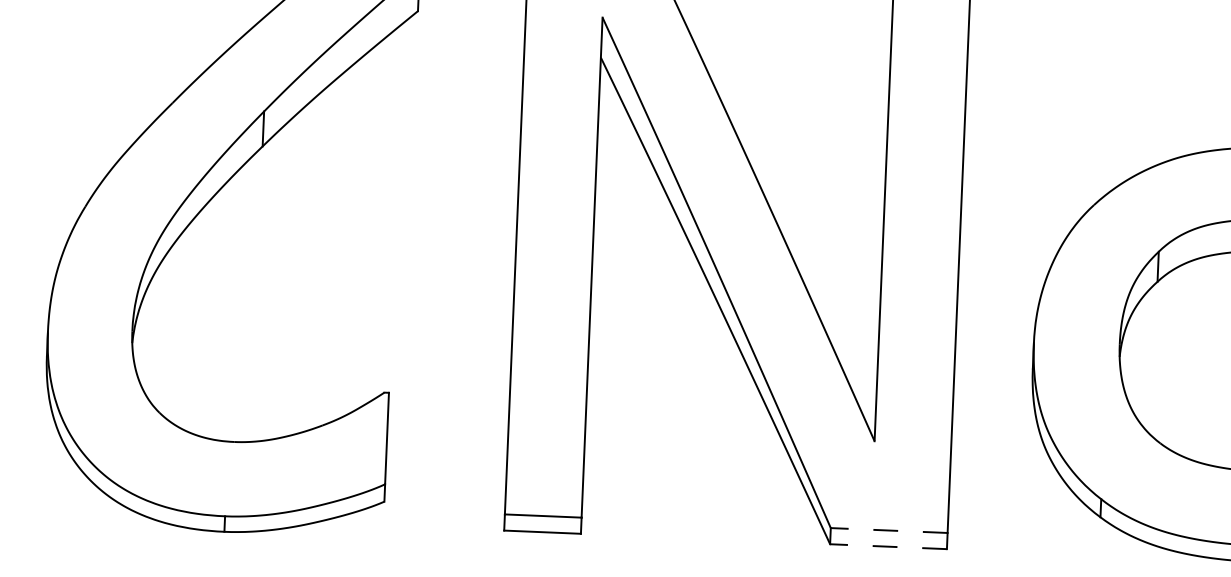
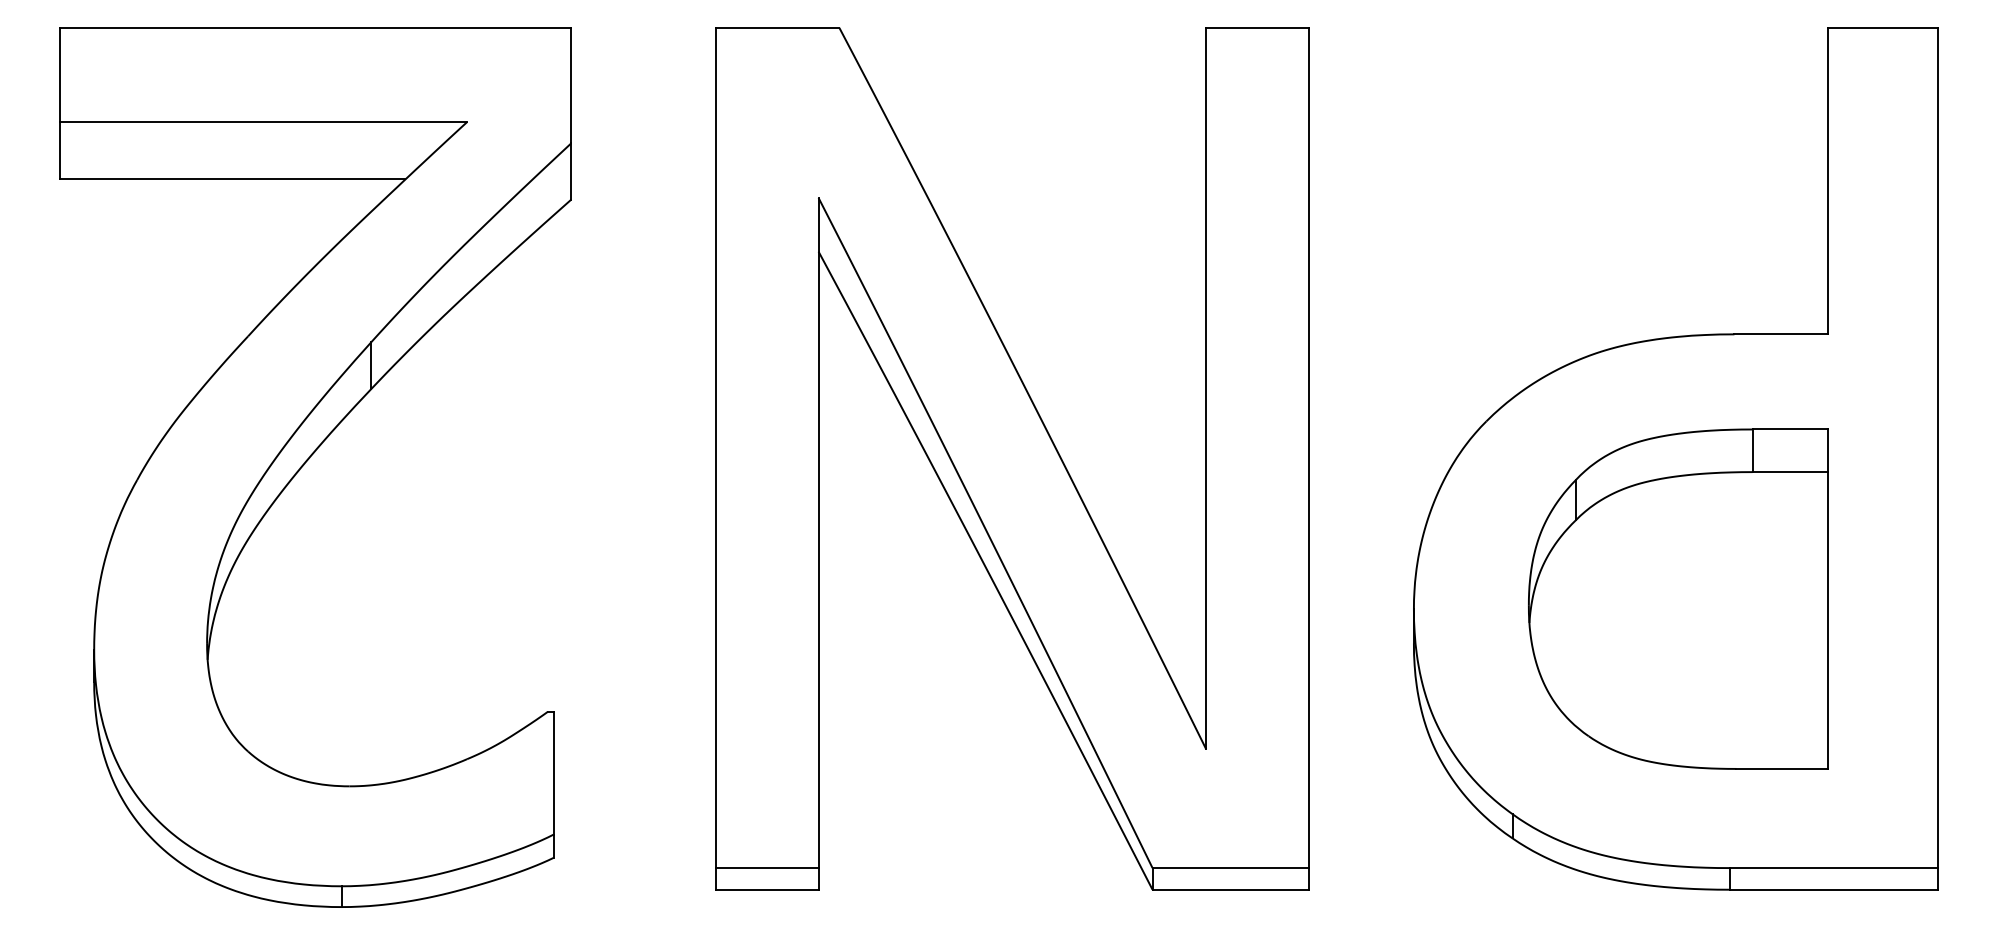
line: (888, 530) -> (1230, 868), dashed -> solid
line: (888, 546) -> (1230, 889), dashed -> solid

